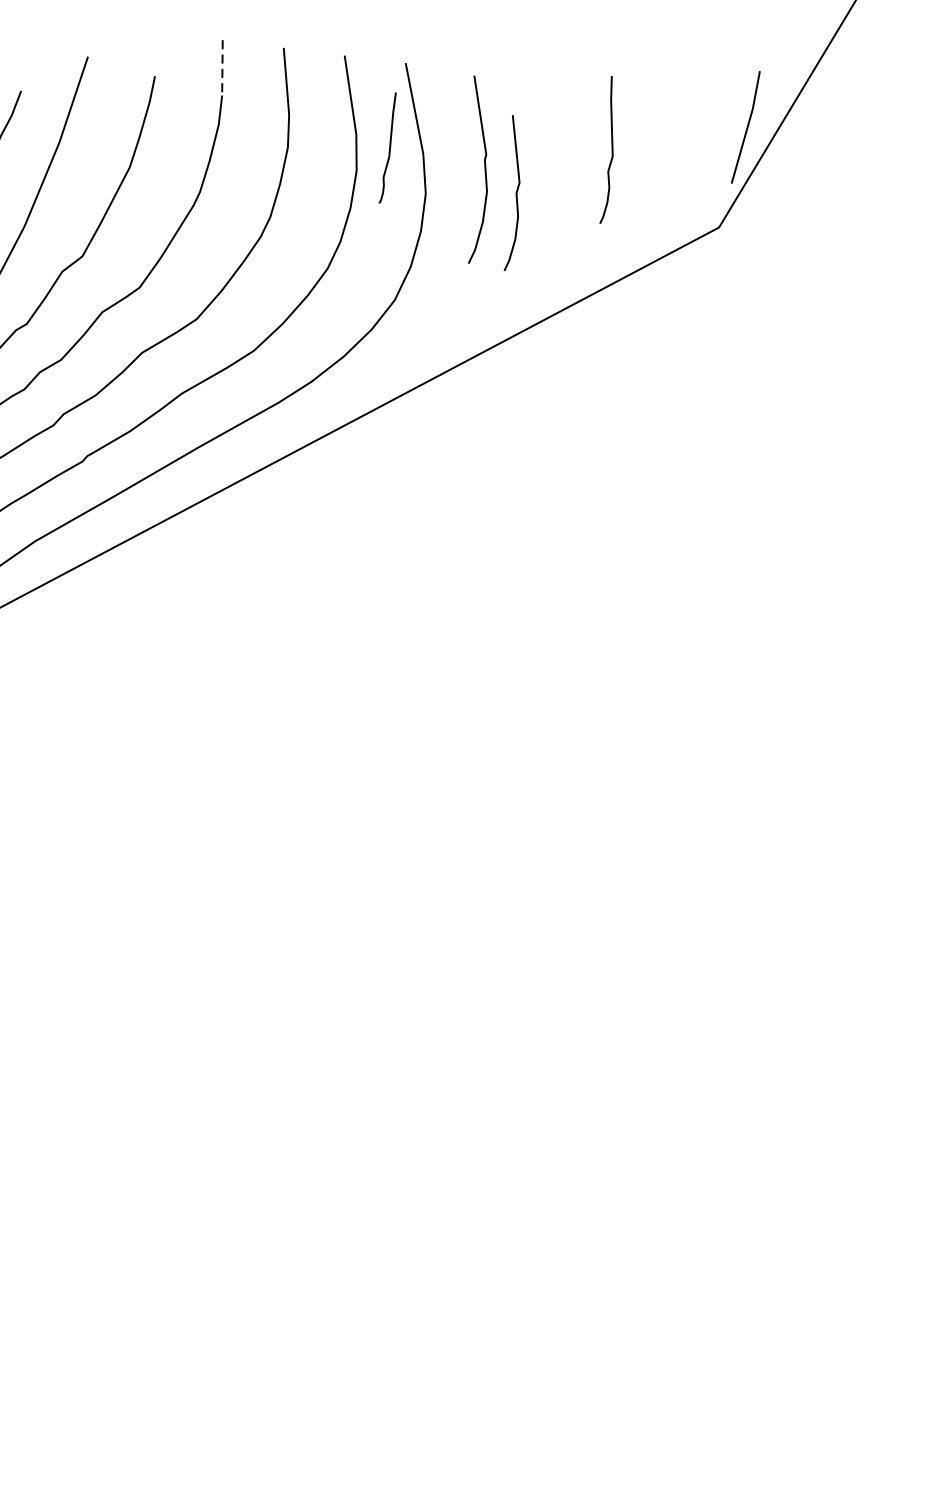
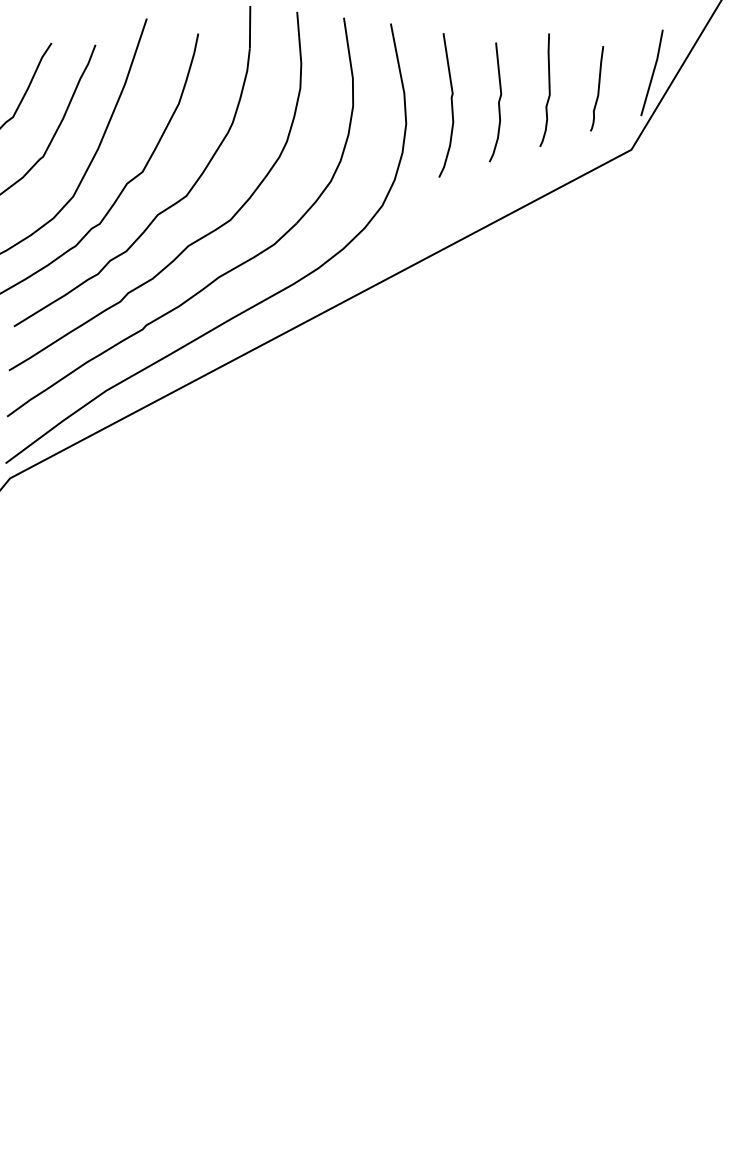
line: (222, 68) -> (250, 27), dashed -> solid
curve: (389, 147) -> (598, 88), moved
curve: (515, 193) -> (498, 102), moved

